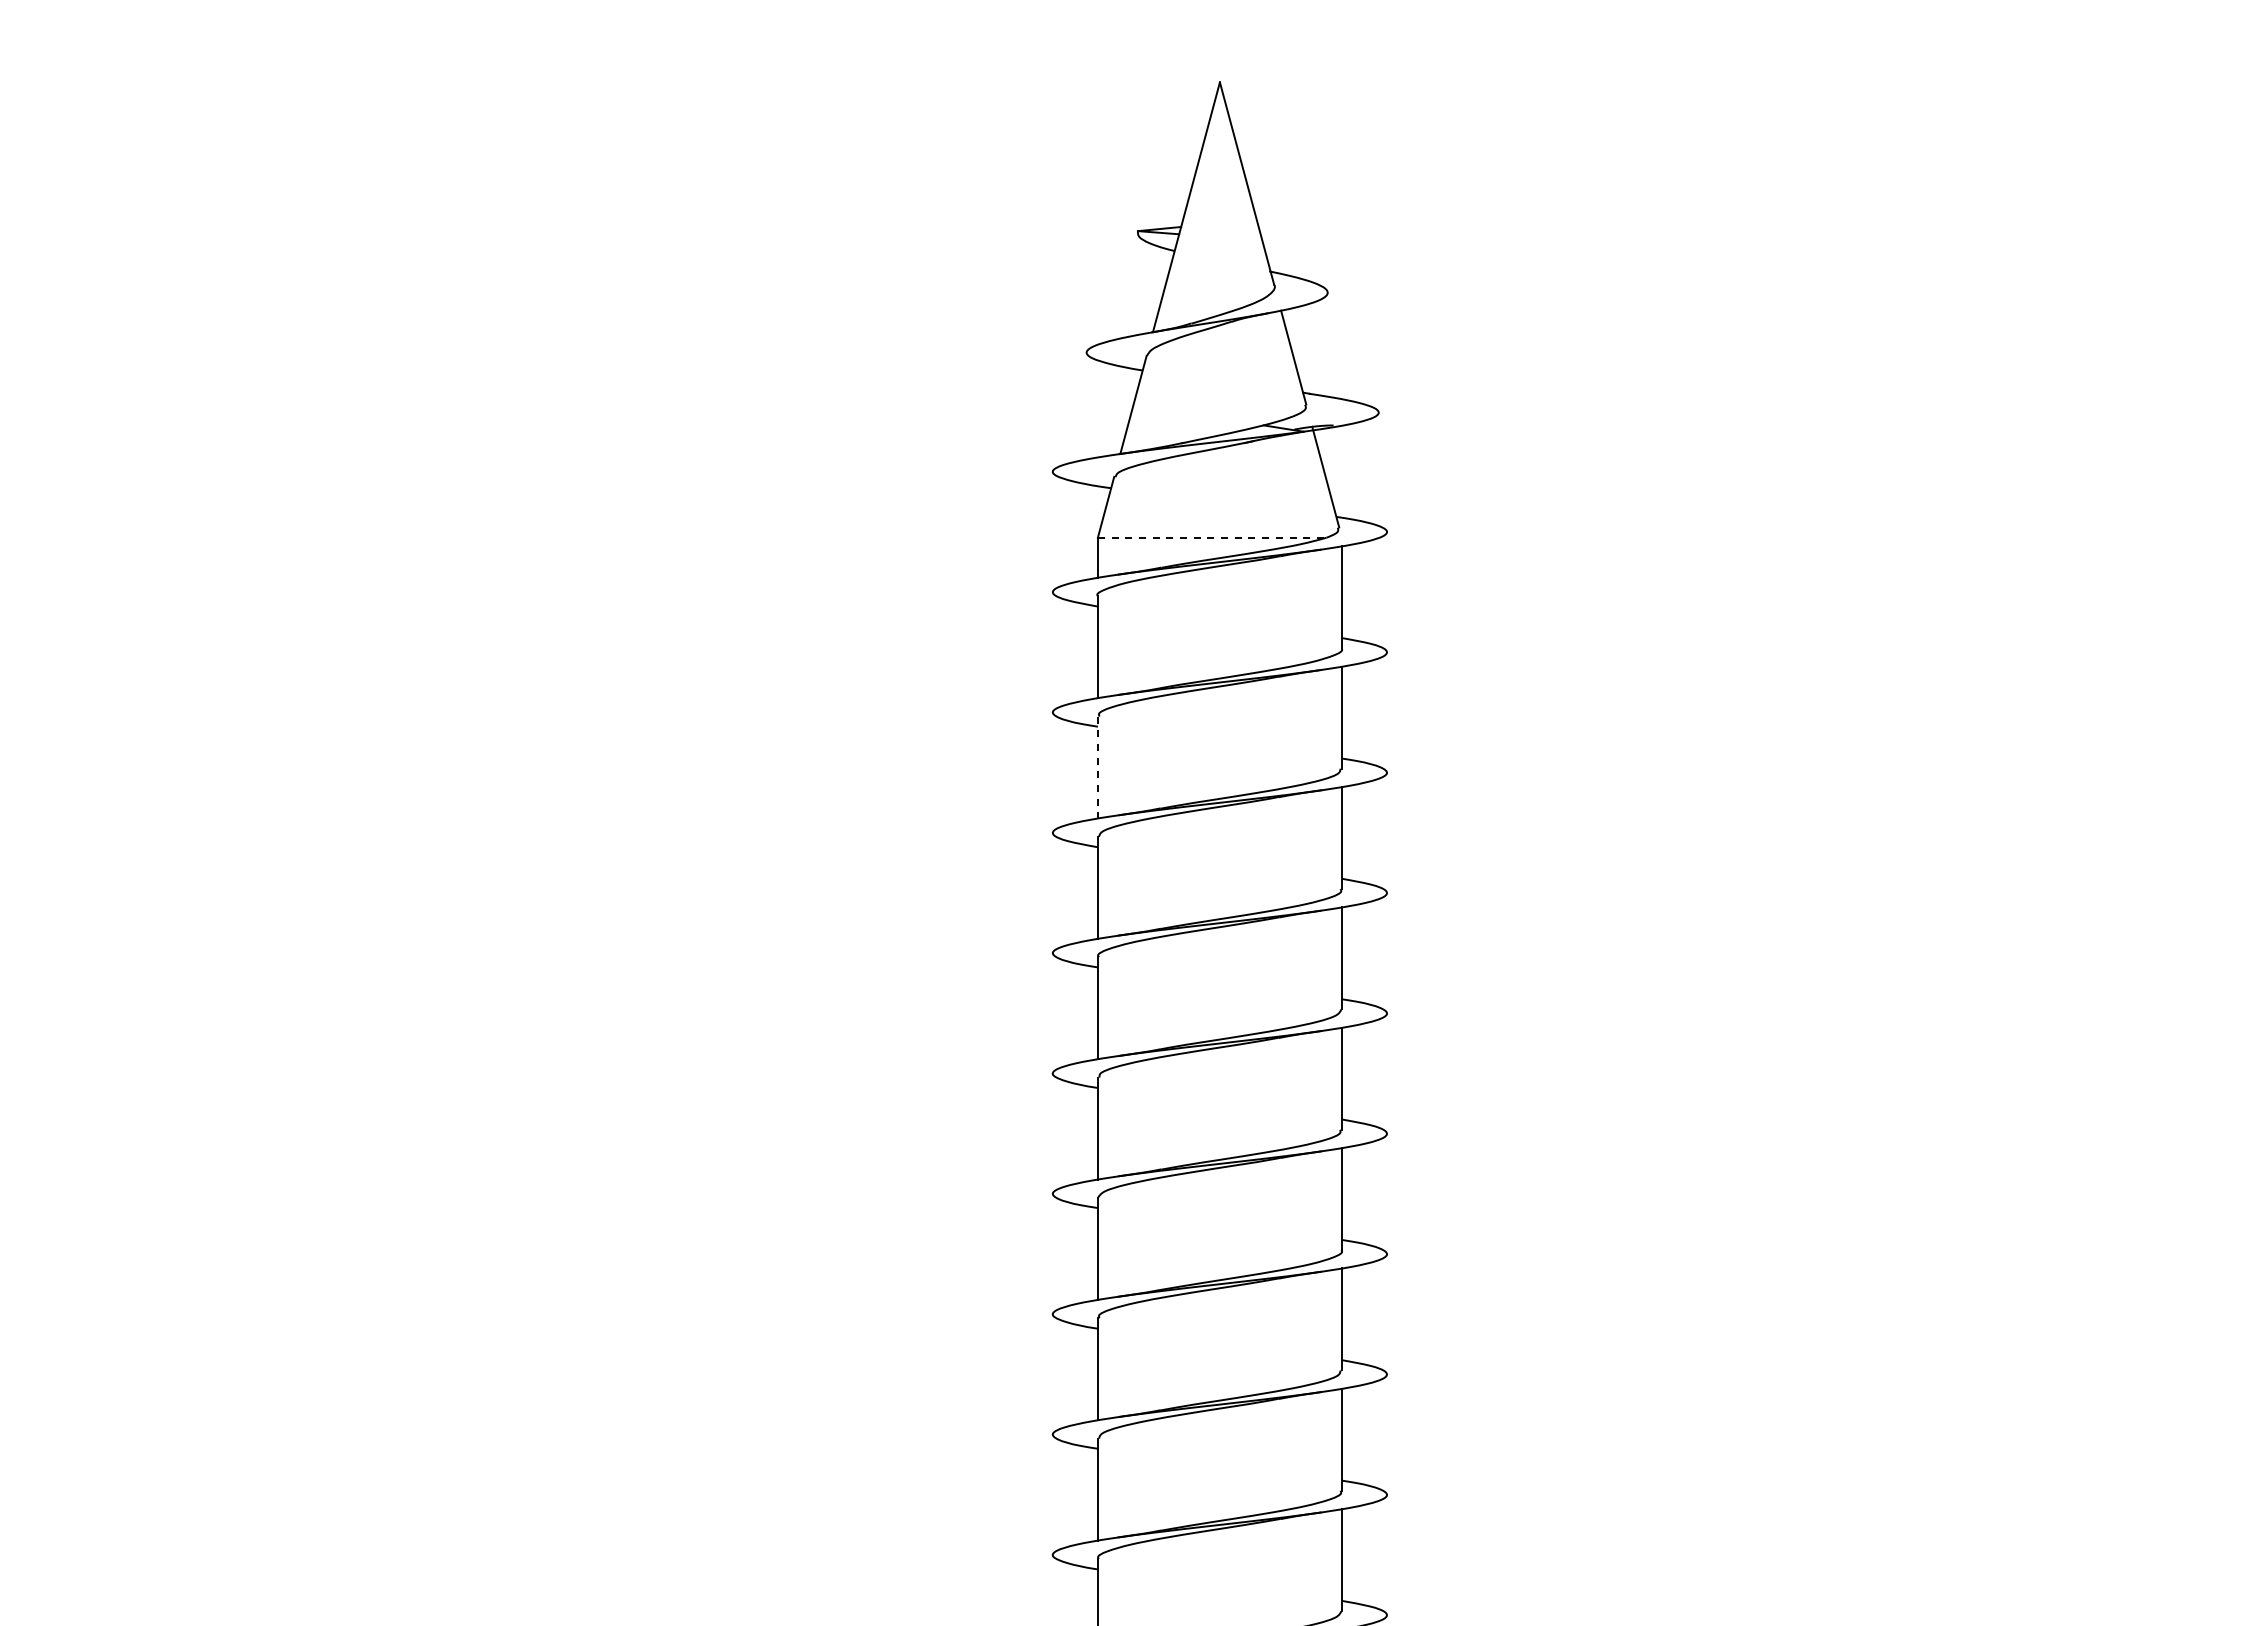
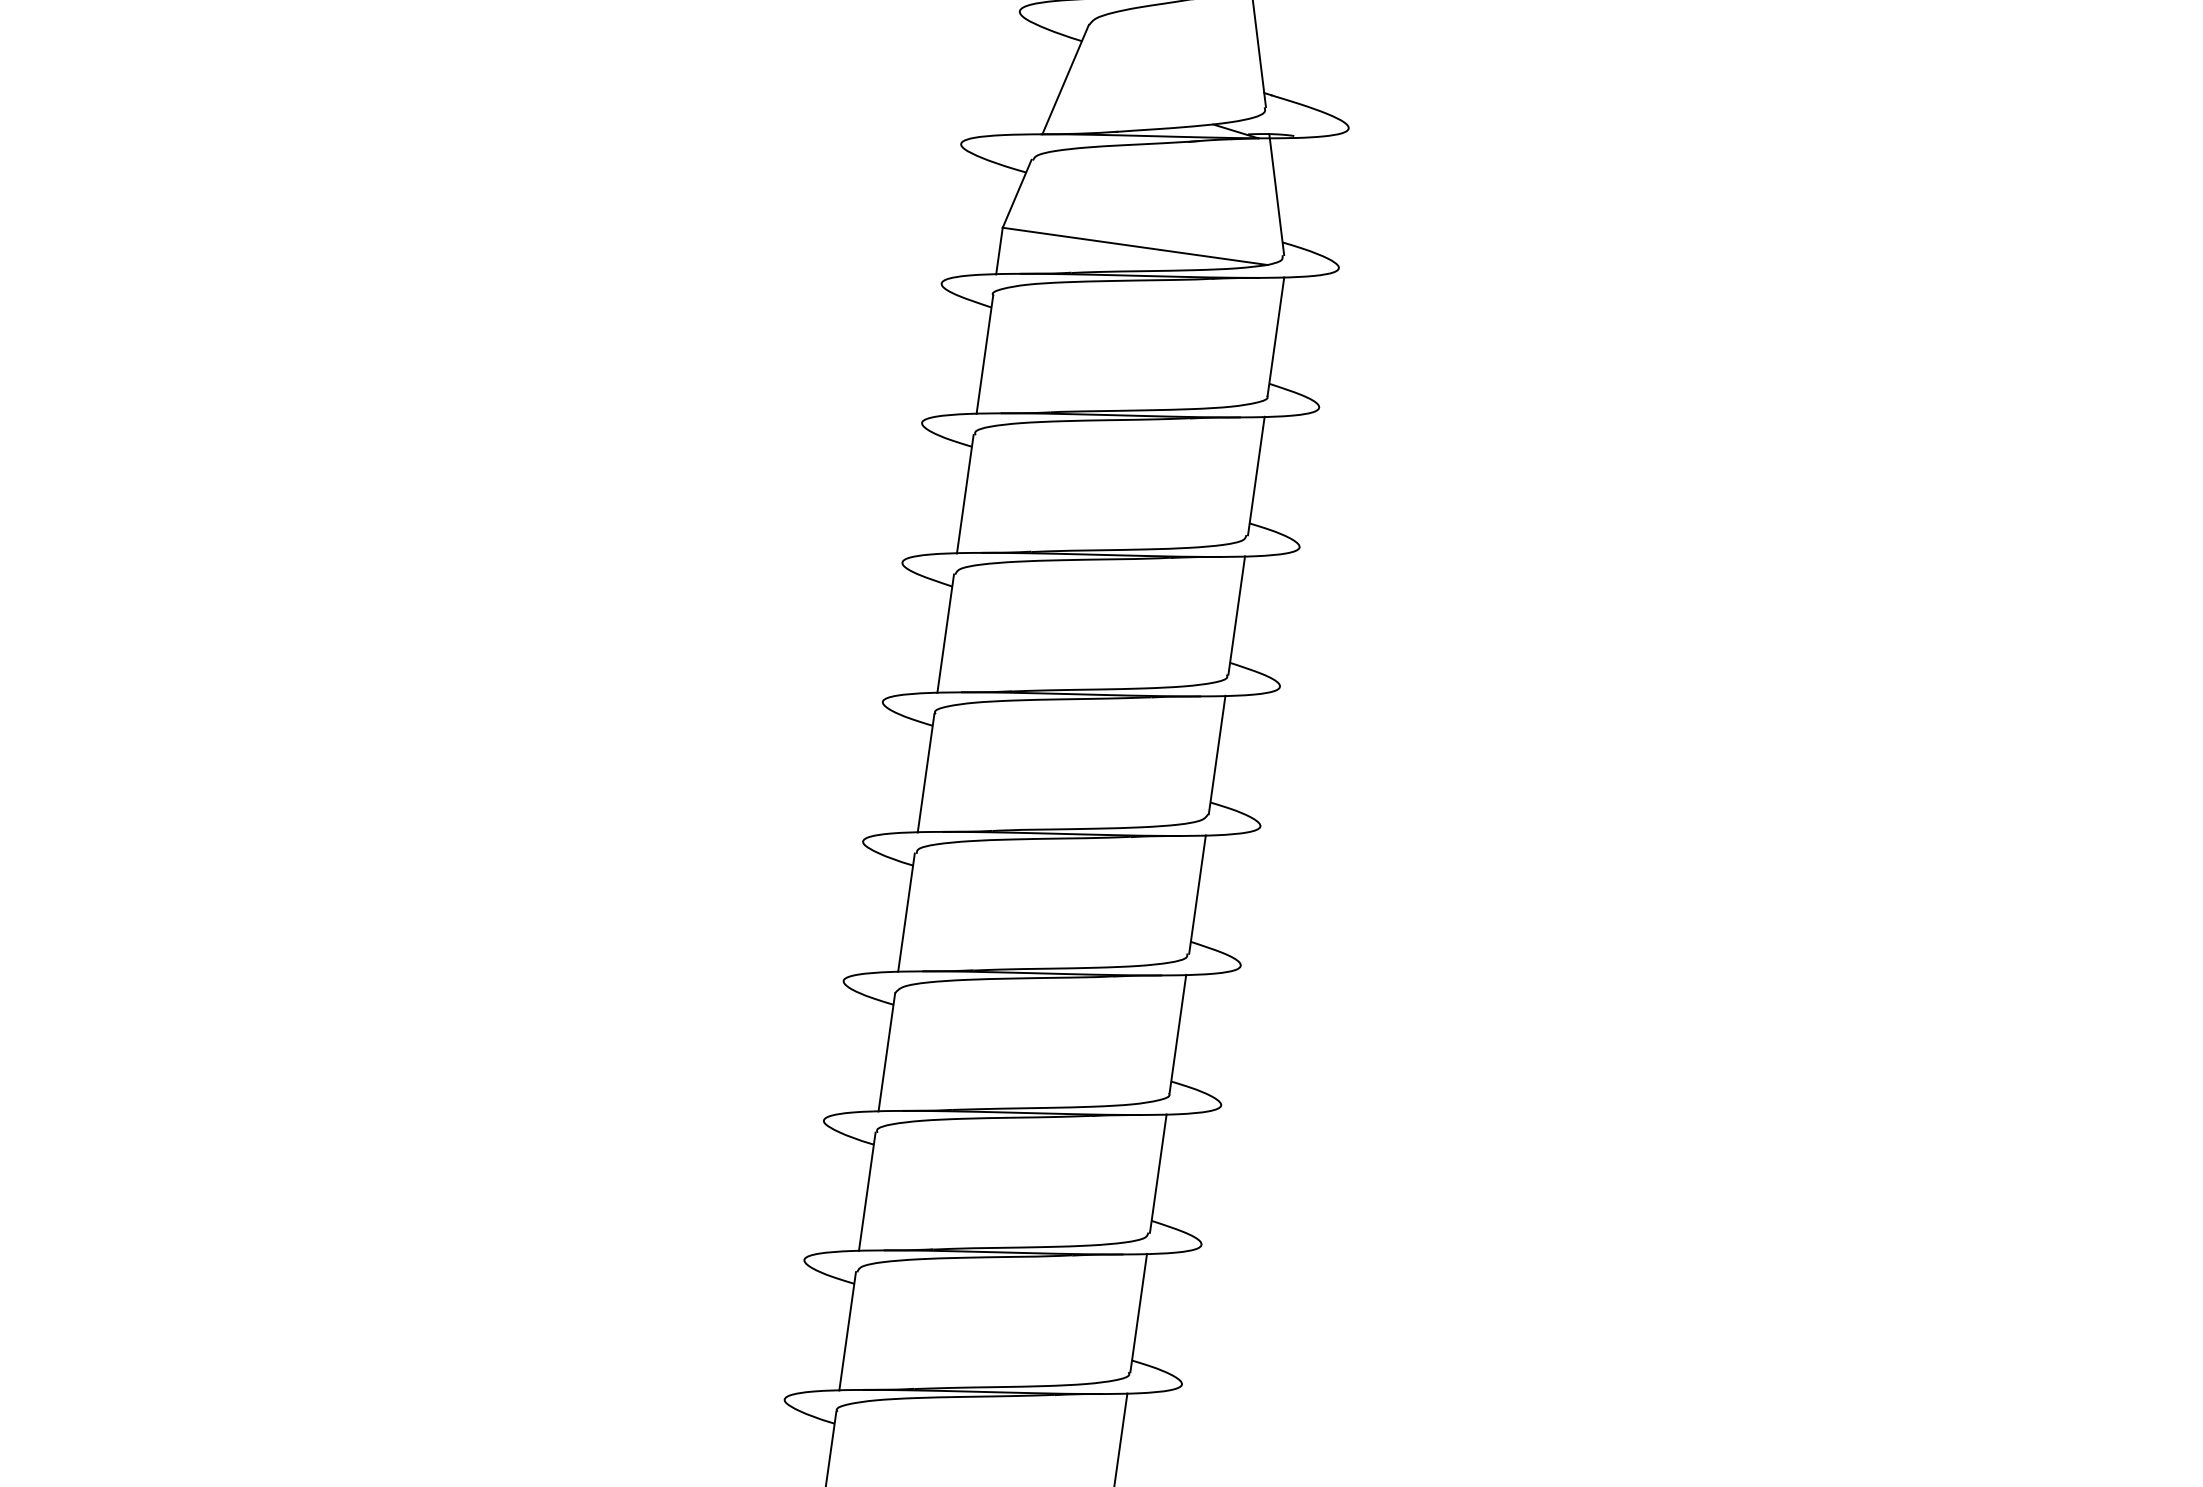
line: (1212, 537) -> (1135, 246), dashed -> solid
line: (1097, 768) -> (964, 495), dashed -> solid

